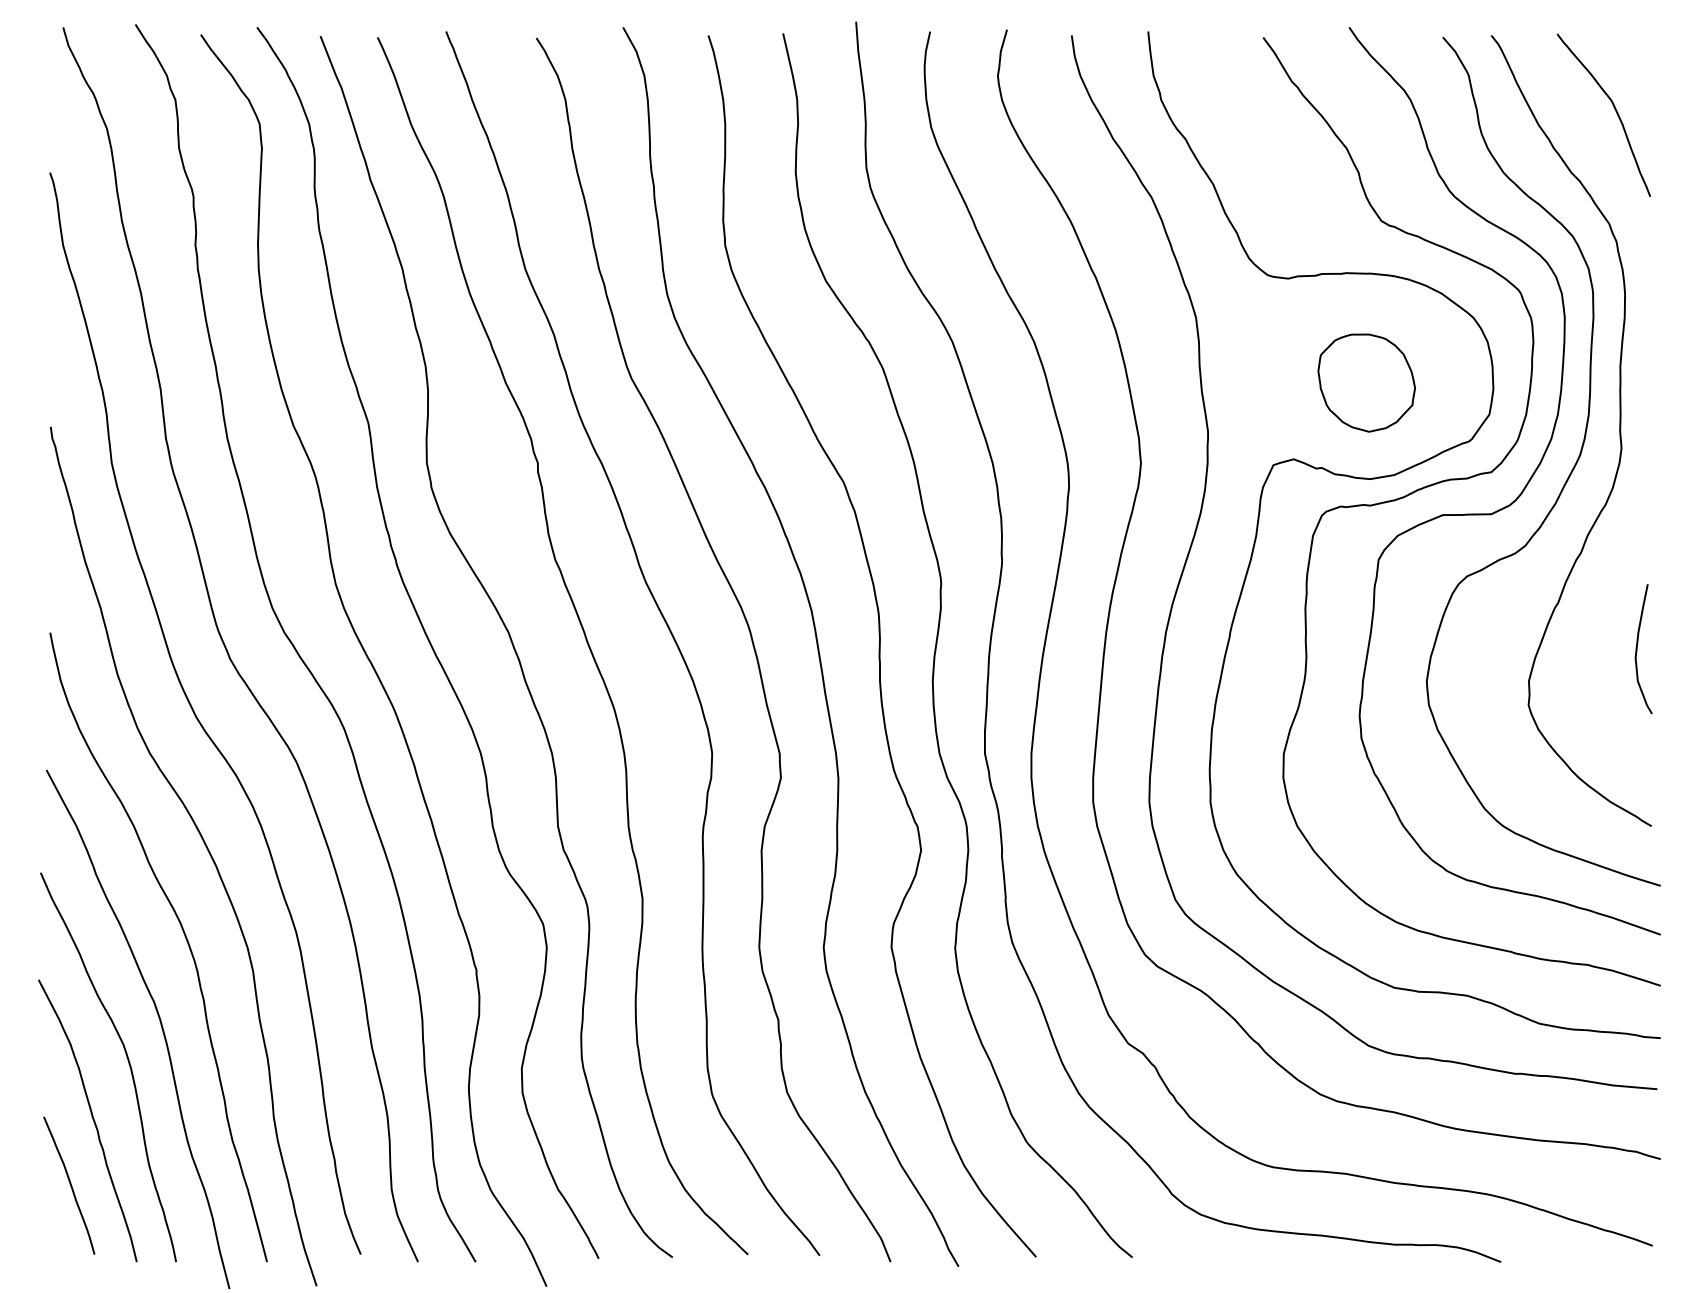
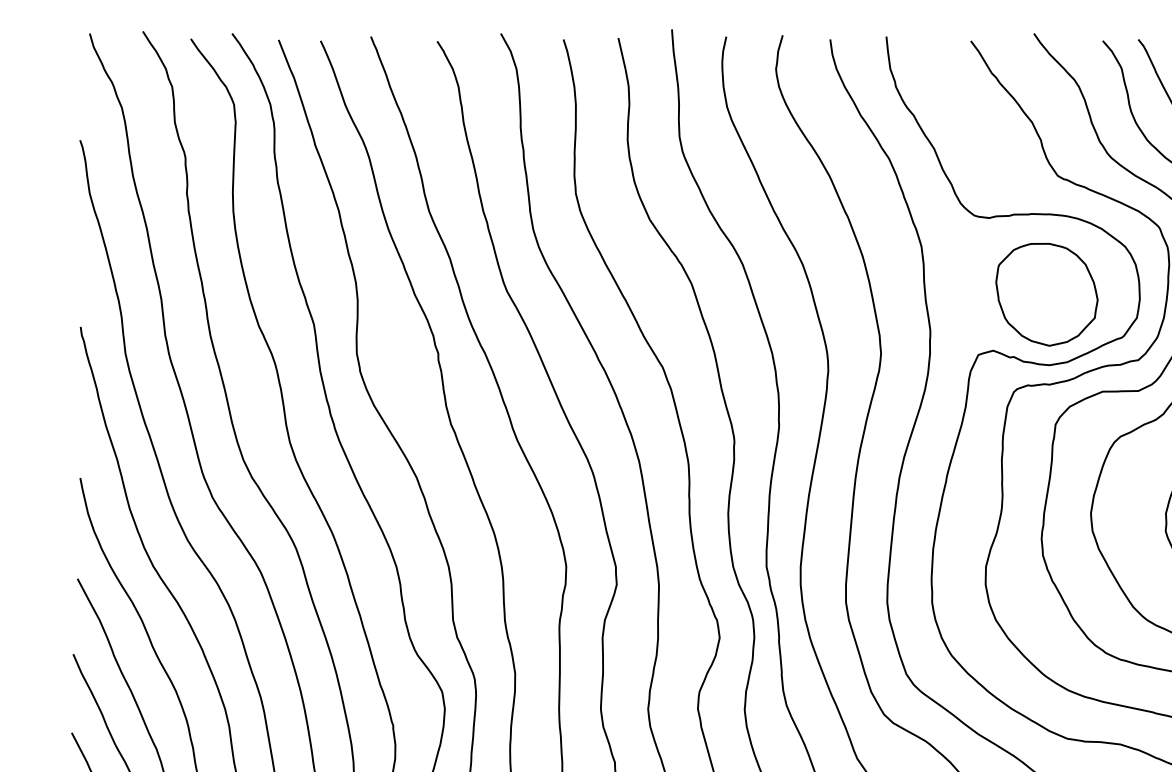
part: (1366, 382) -> (1046, 294), size x1.43

